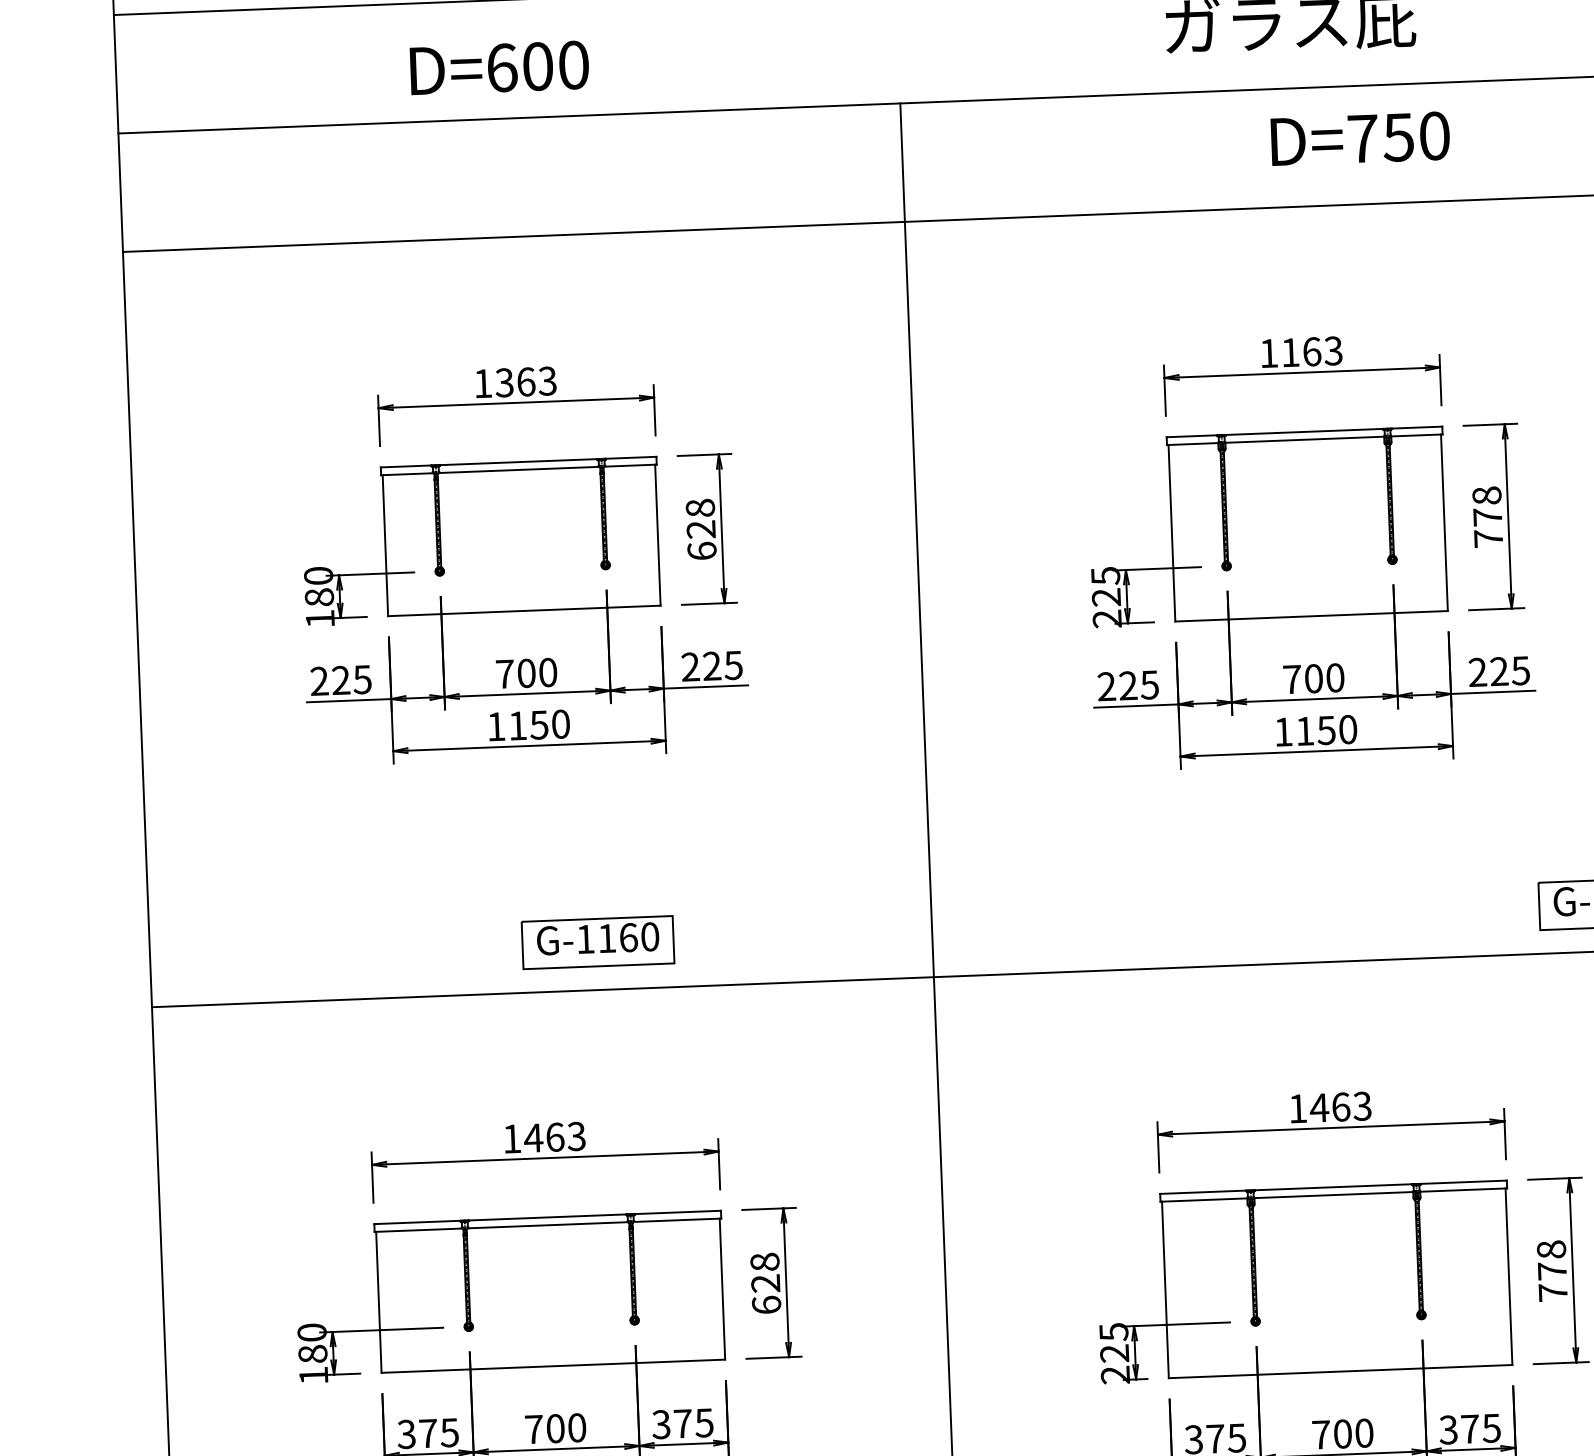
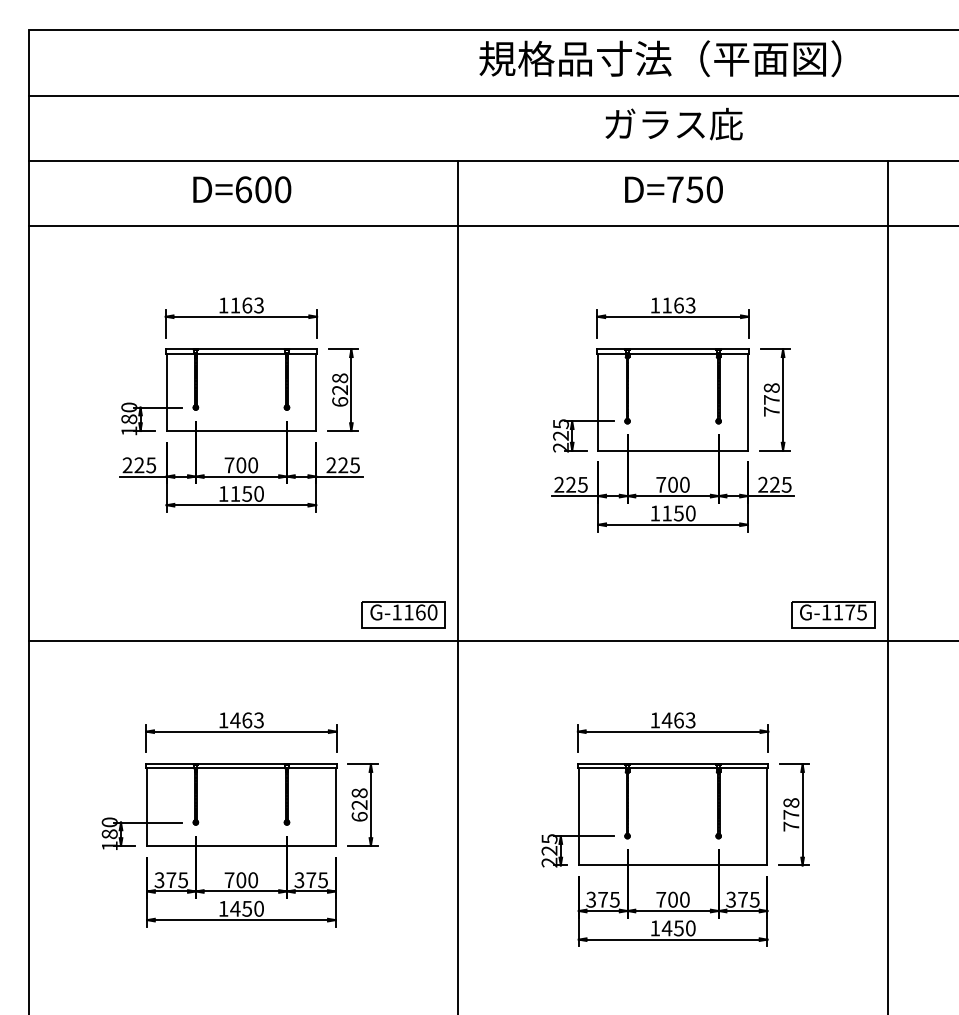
text: (499, 67) -> (242, 189), moved
text: (1359, 138) -> (673, 189), moved
text: (504, 382) -> (235, 305), 1363 -> 1163
part: (597, 942) -> (403, 614), moved

